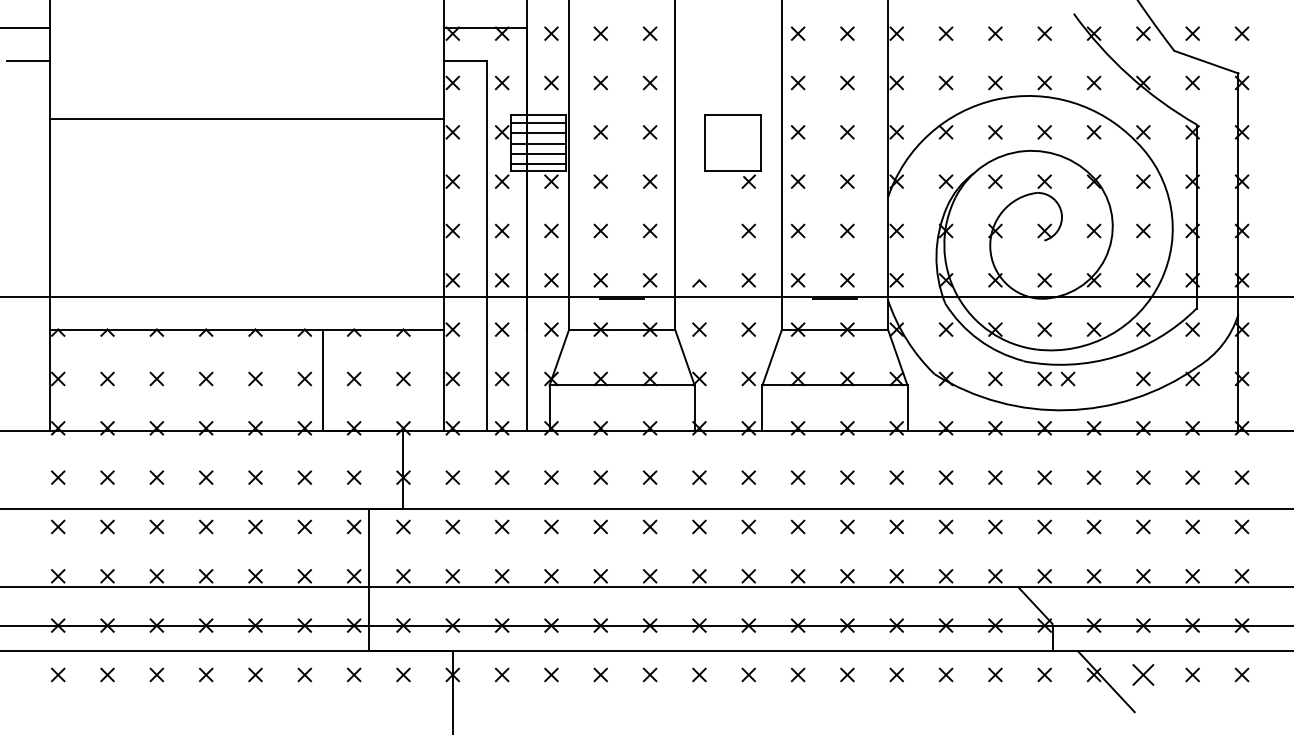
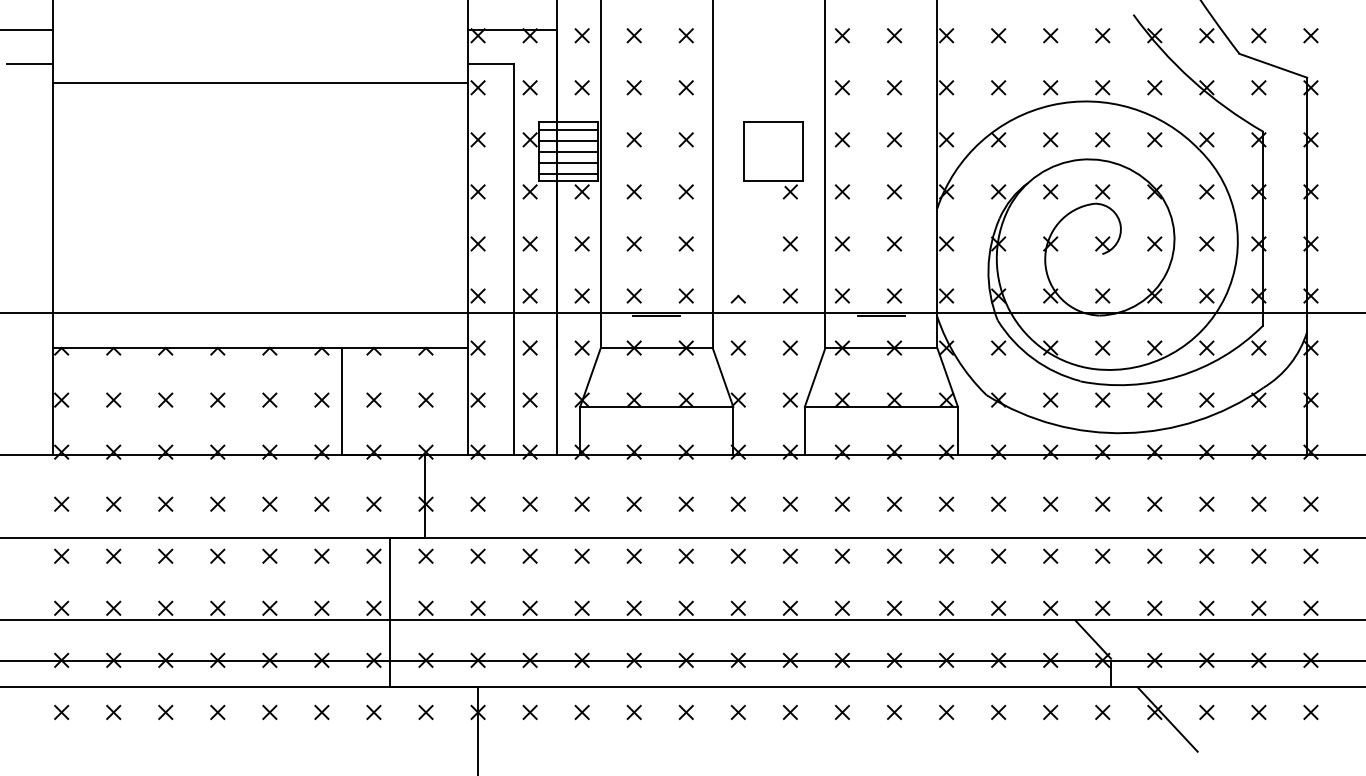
line: (246, 119) -> (260, 83), moved
part: (1067, 378) -> (1154, 399), moved
part: (1143, 674) -> (1206, 711), size x0.62

